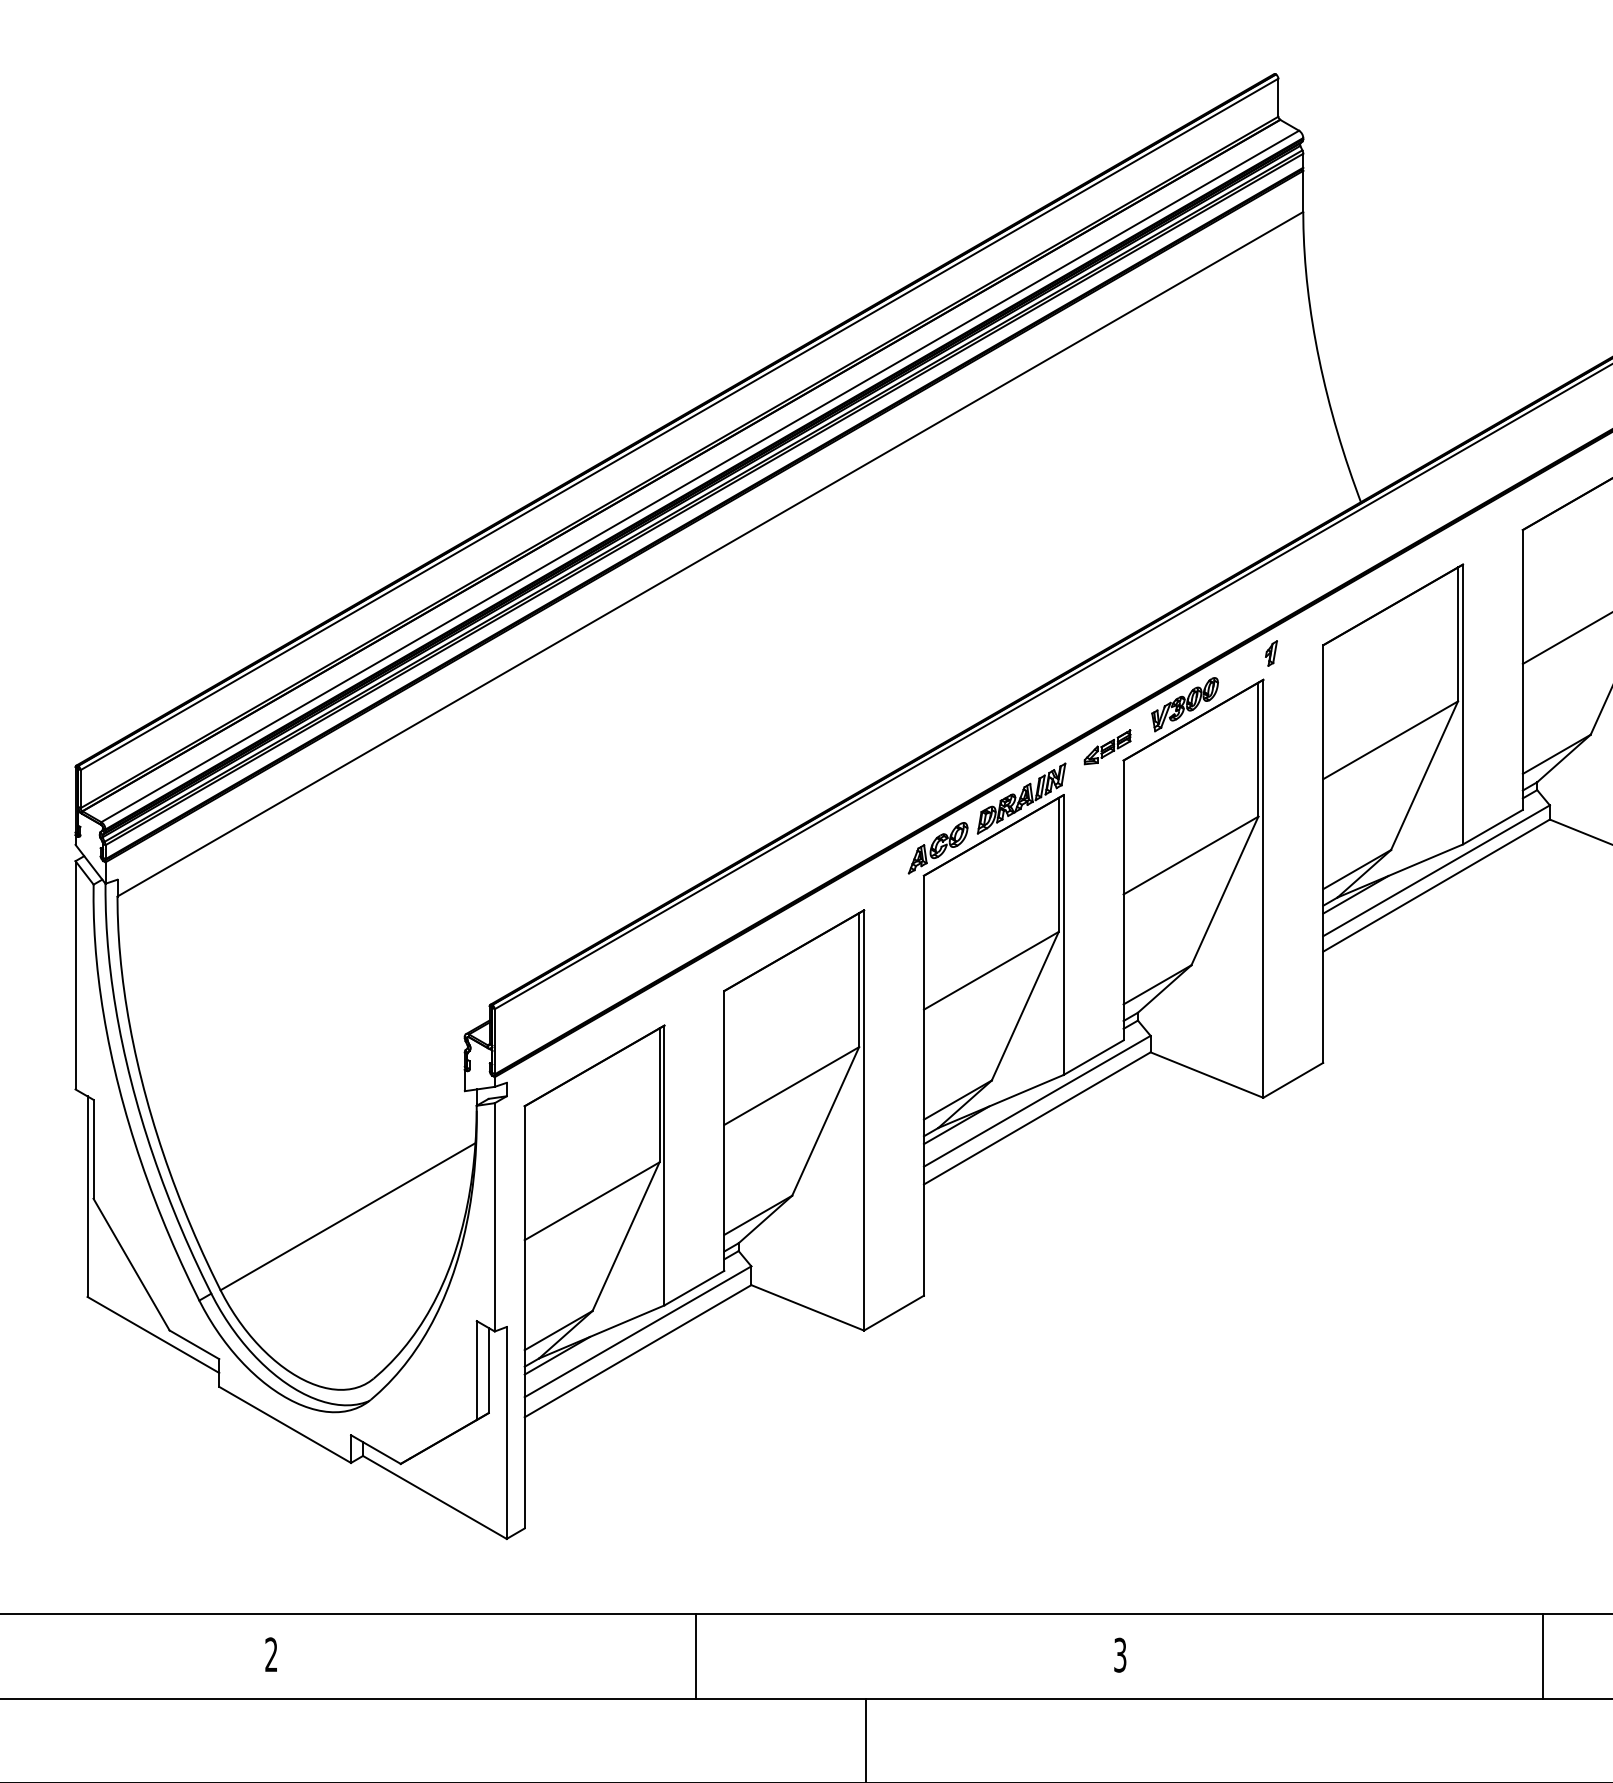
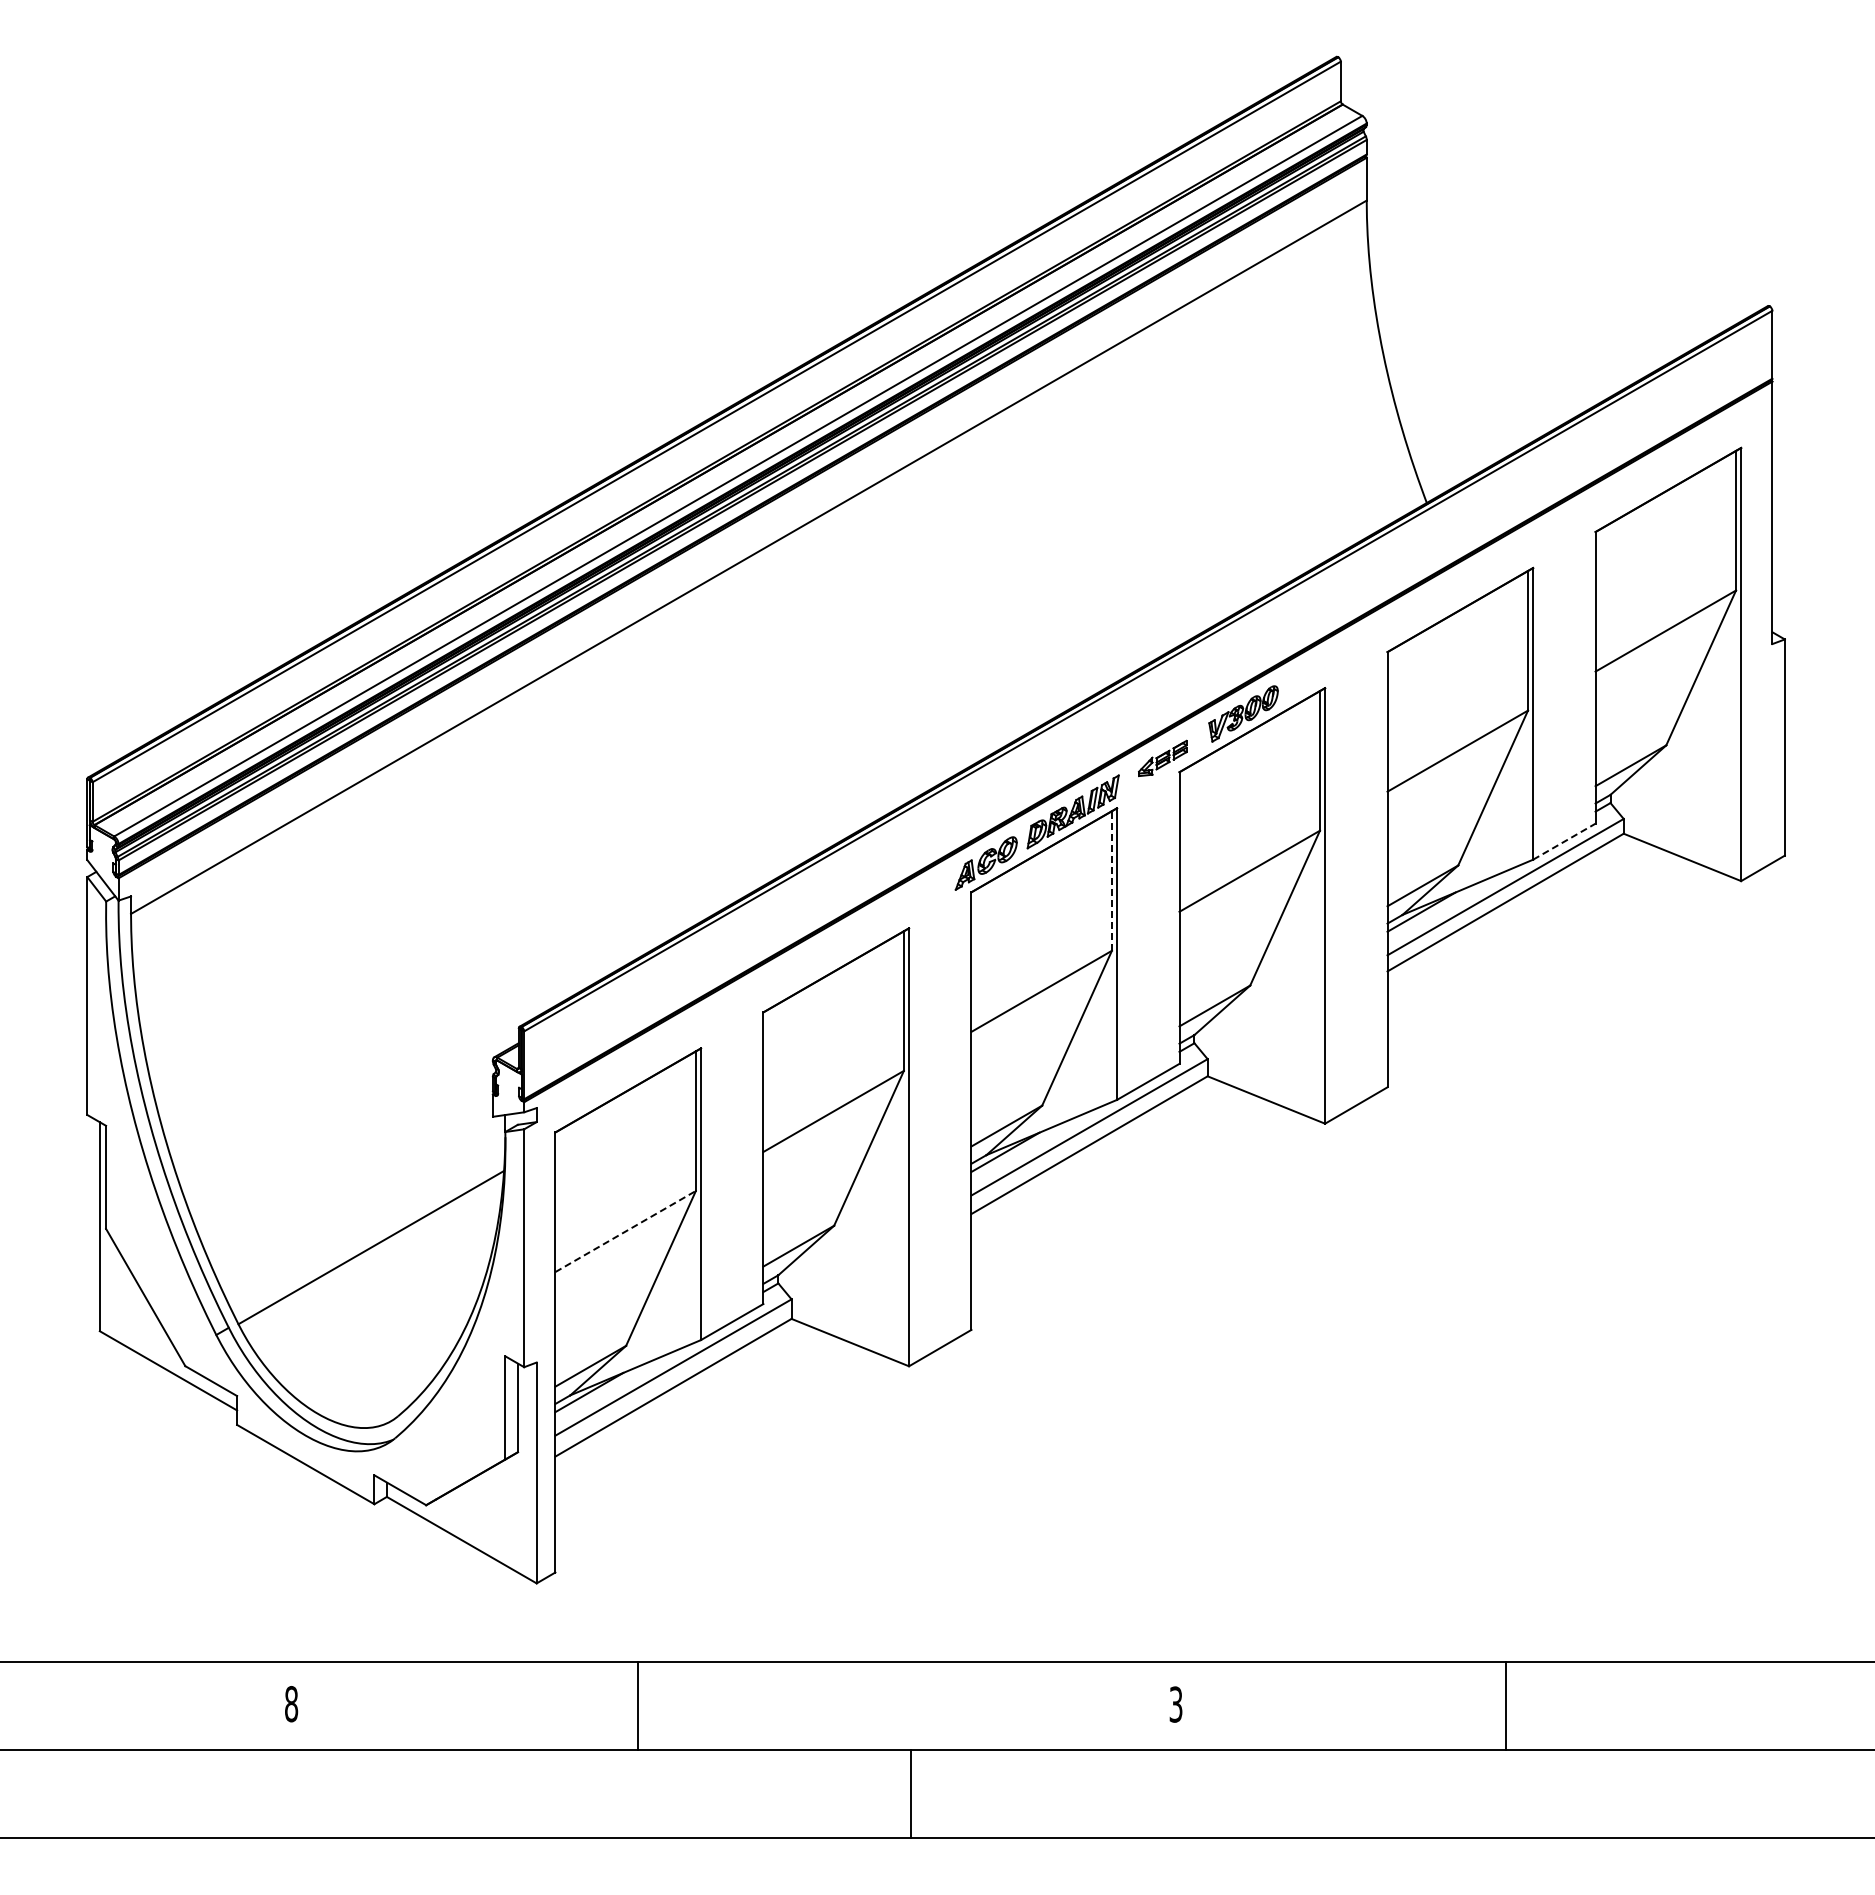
part: (1271, 653) -> (1333, 660), removed
line: (1493, 827) -> (1564, 841), solid -> dashed
line: (1058, 865) -> (1111, 881), solid -> dashed
line: (592, 1201) -> (626, 1231), solid -> dashed
text: (271, 1655) -> (291, 1704), 2 -> 8
line: (696, 1656) -> (638, 1705), moved
line: (1542, 1656) -> (1505, 1705), moved

